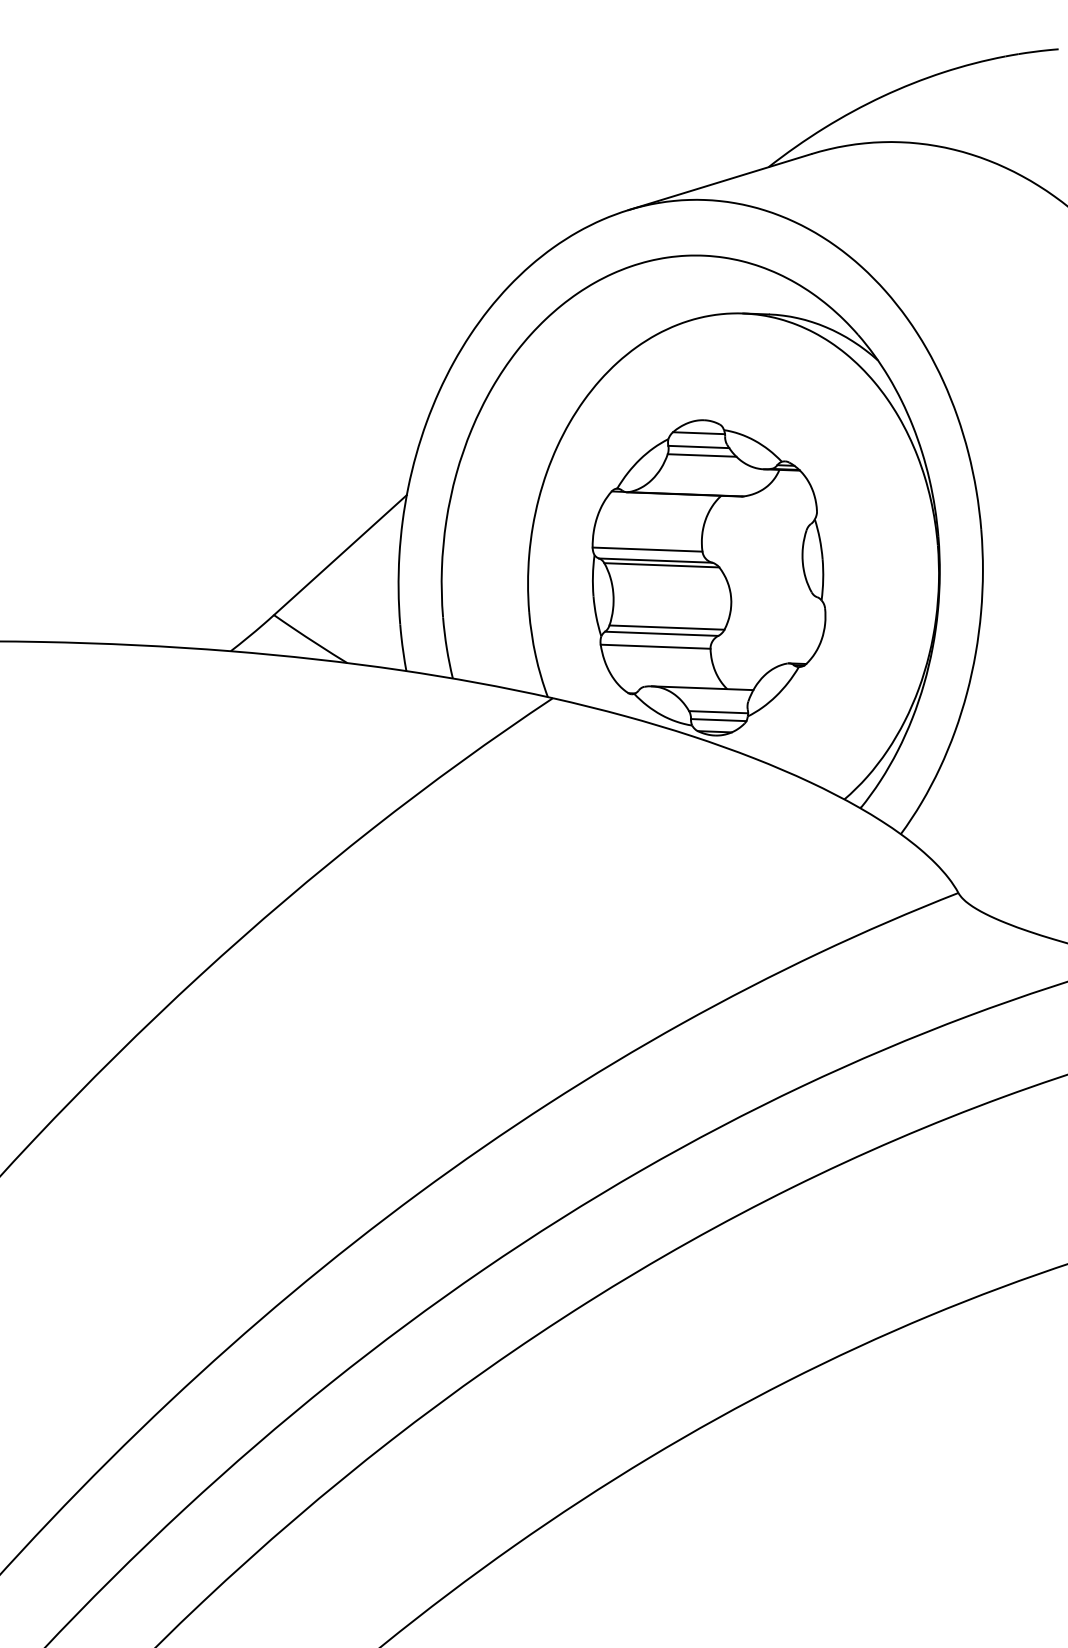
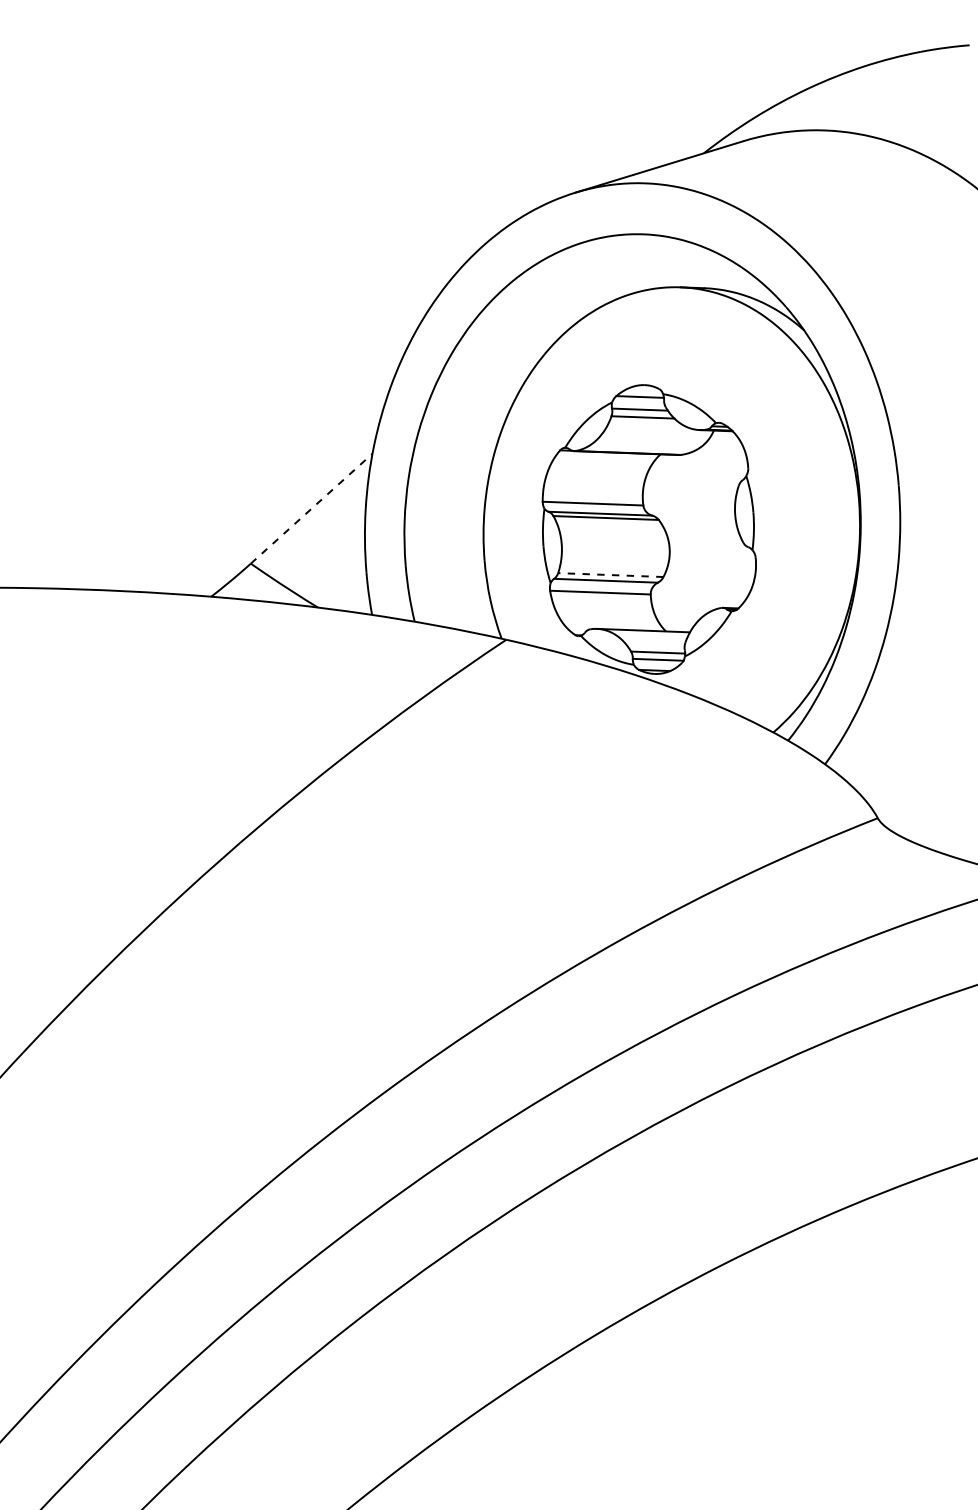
line: (340, 554) -> (311, 508), solid -> dashed
line: (666, 628) -> (610, 575), solid -> dashed

